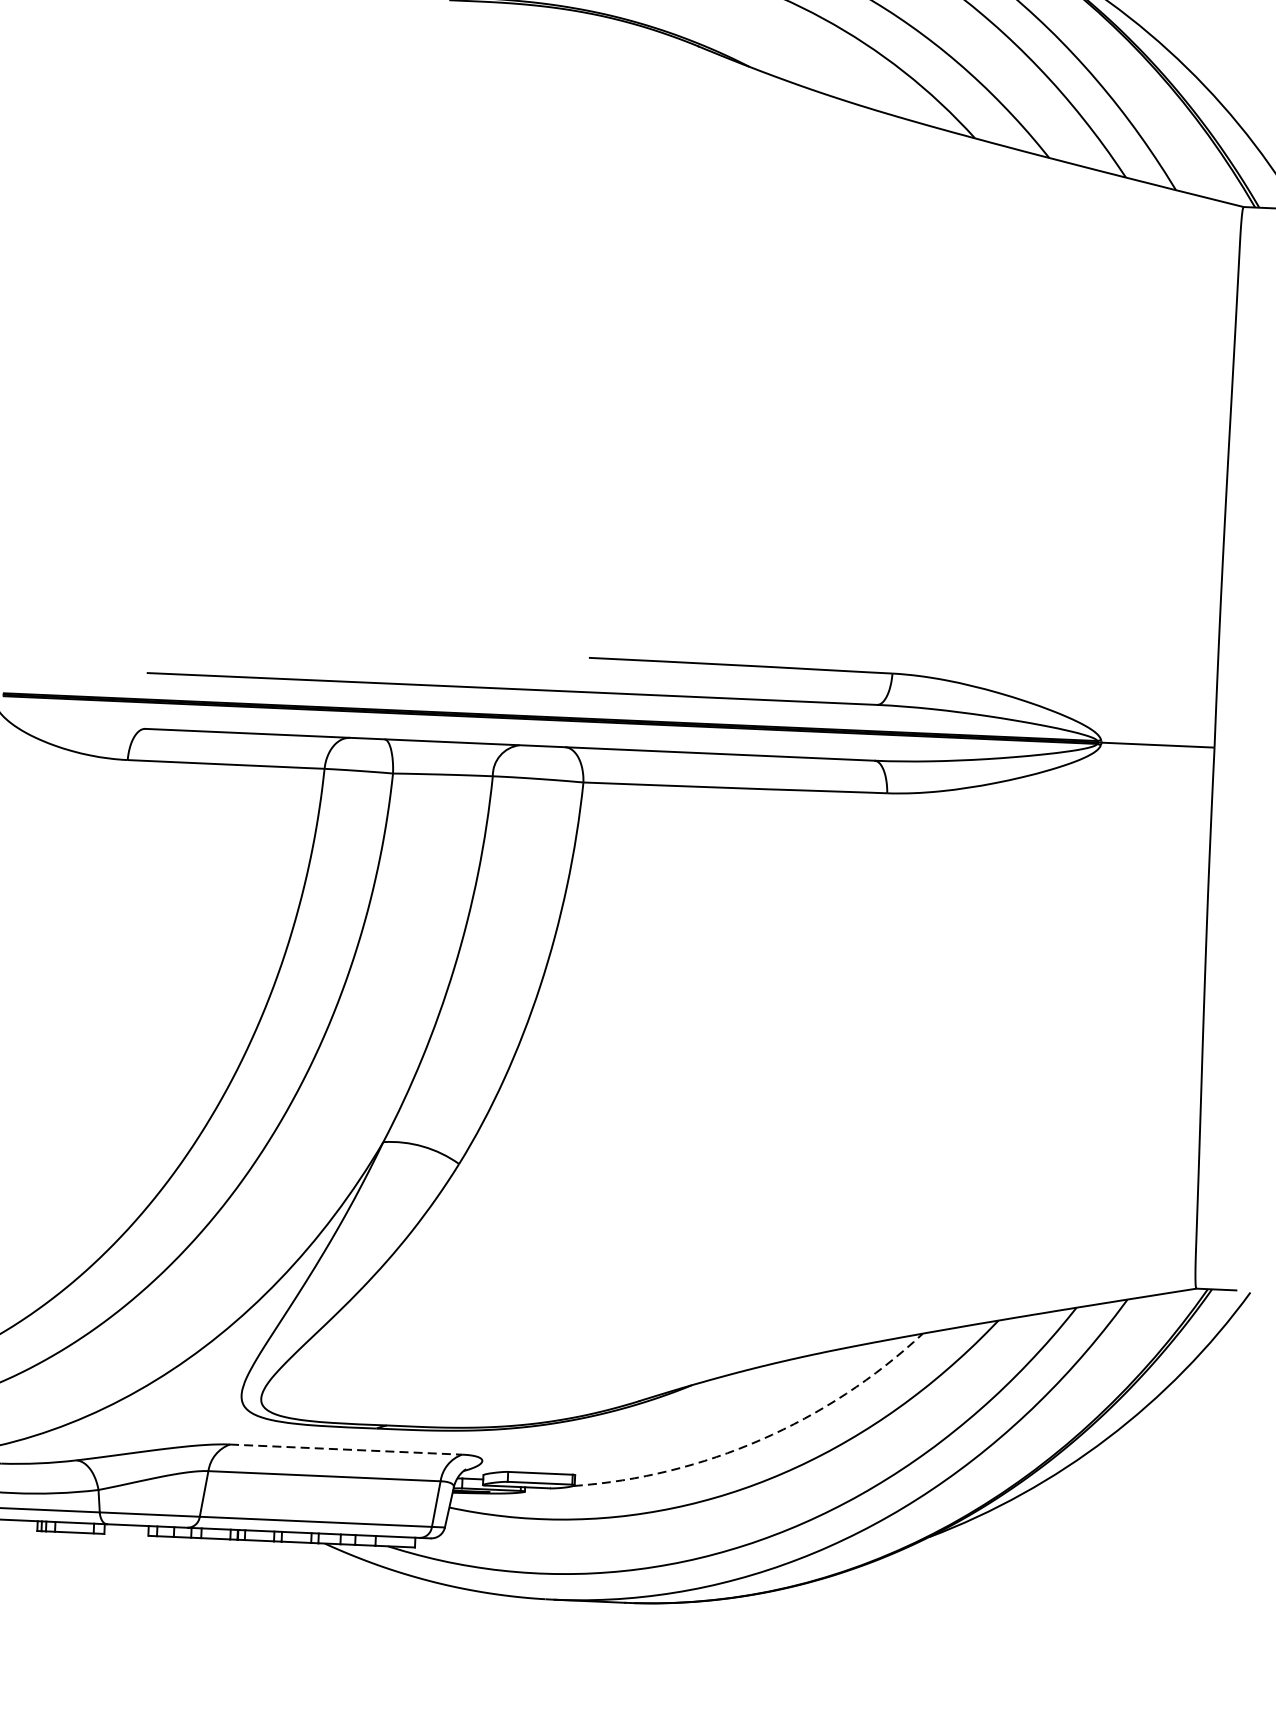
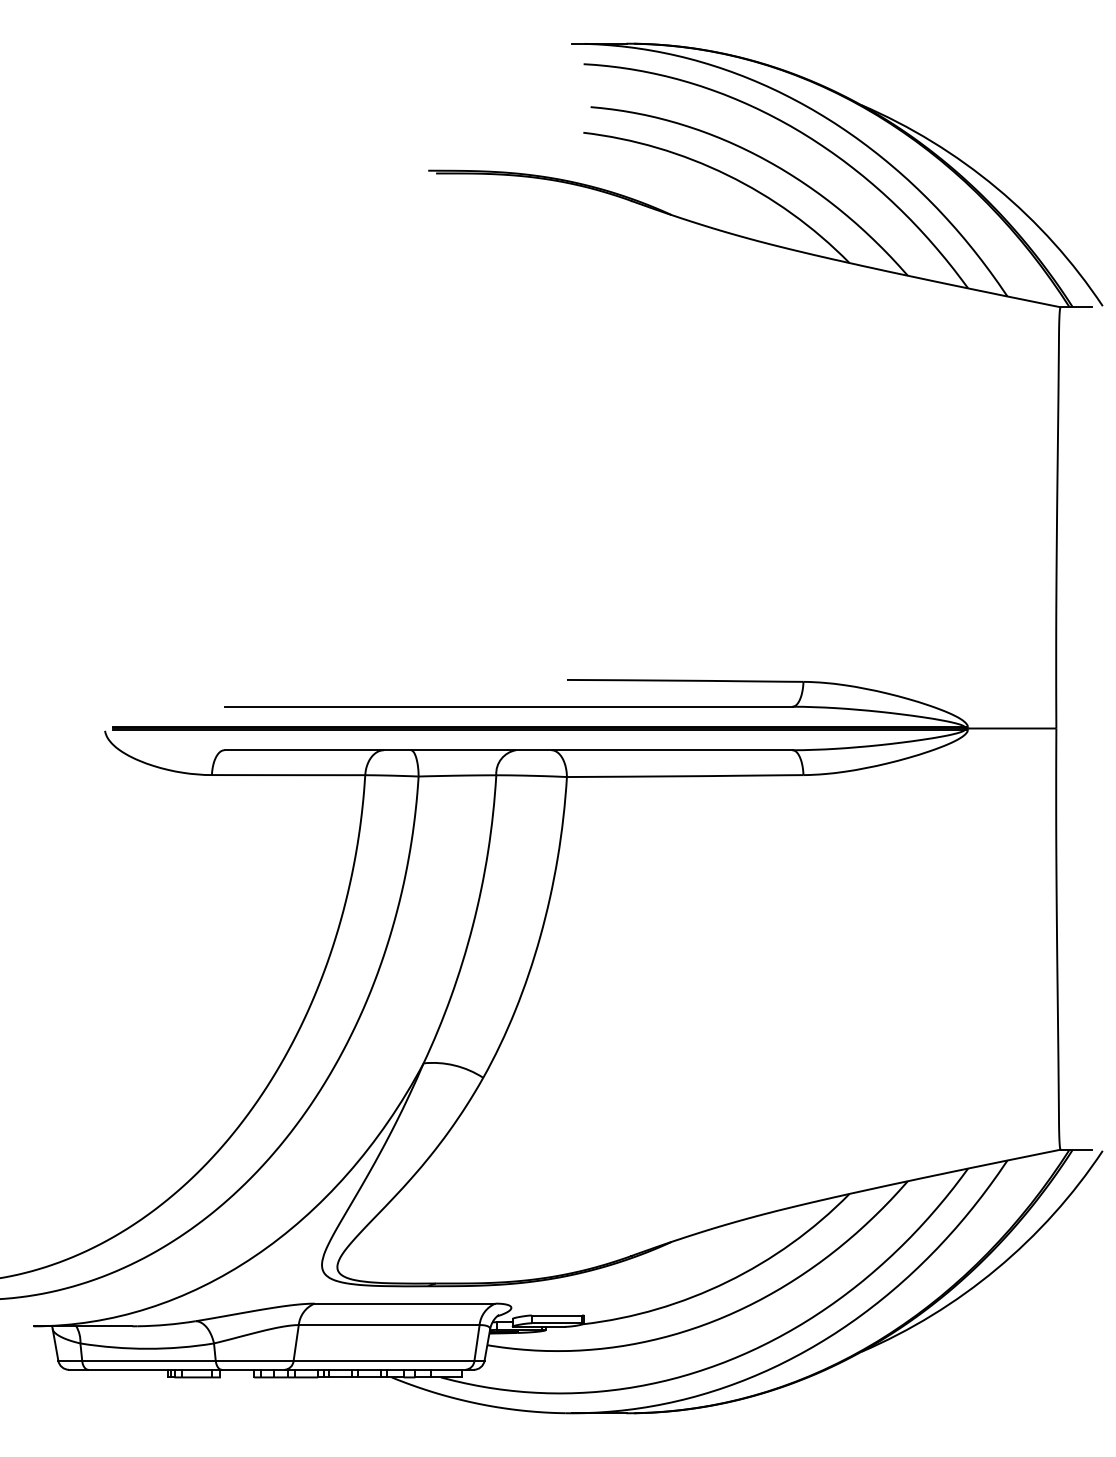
arc: (761, 1439) -> (727, 1281), dashed -> solid
line: (346, 1449) -> (405, 1303), dashed -> solid

